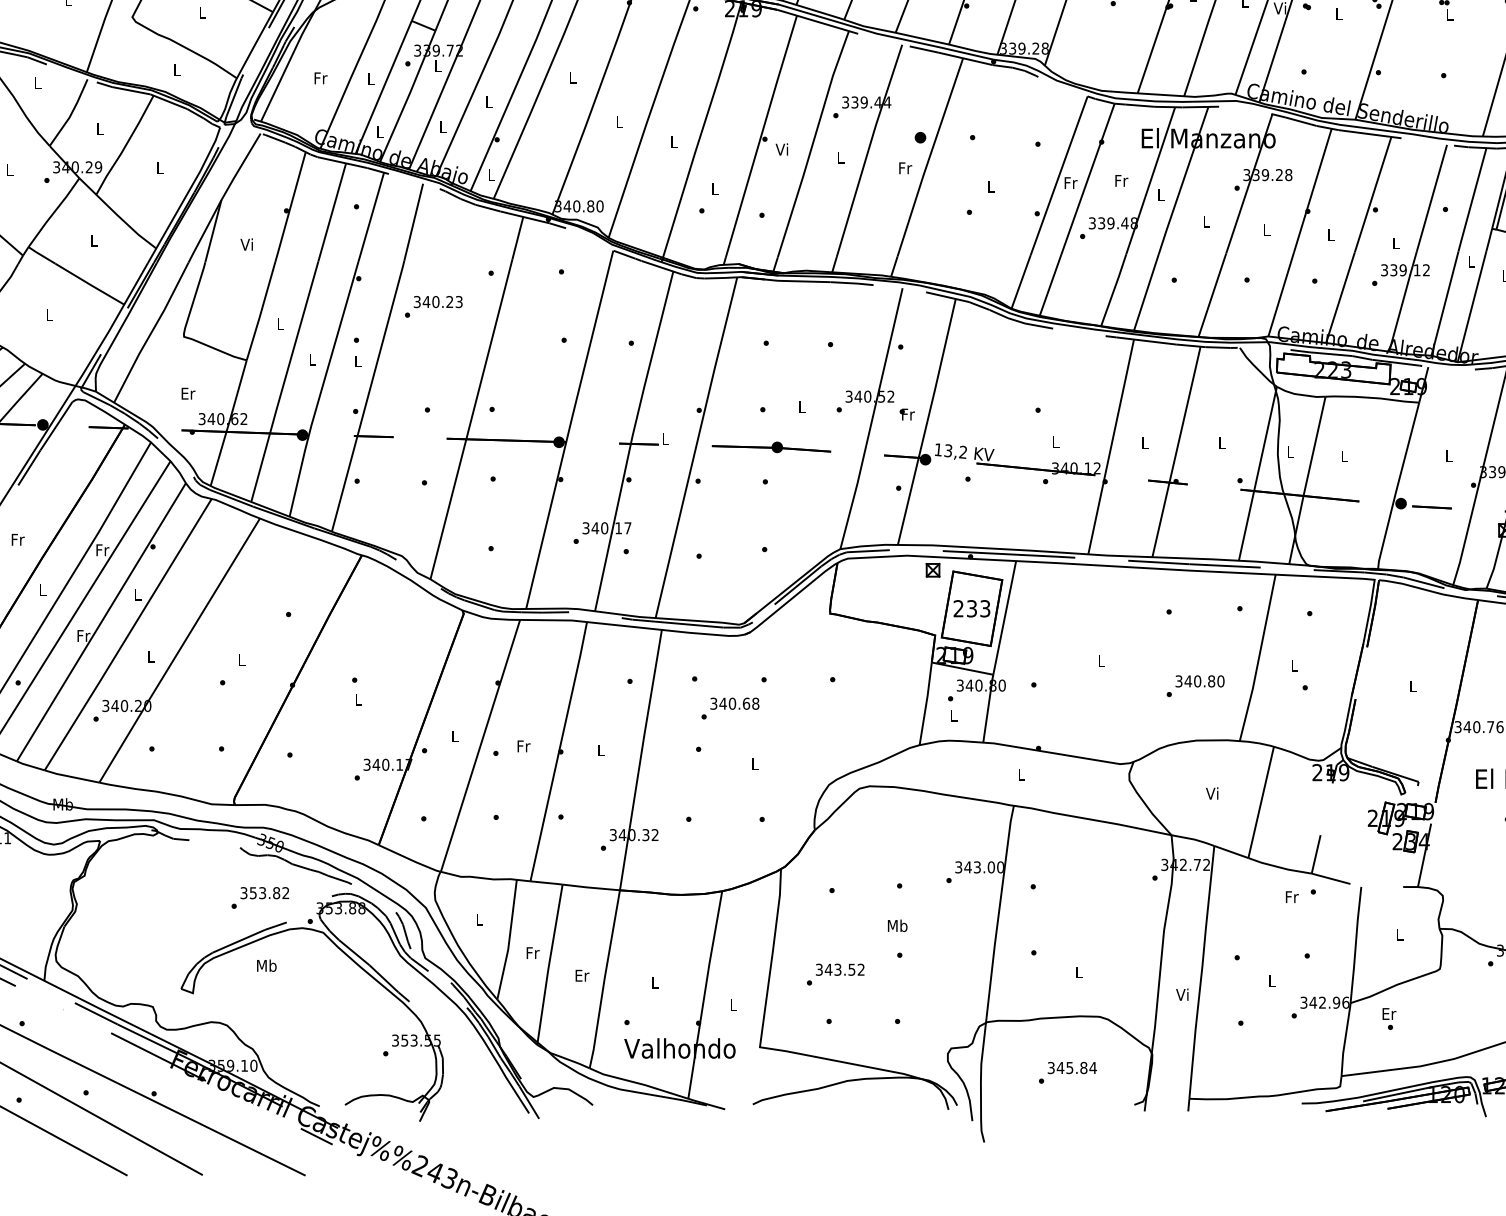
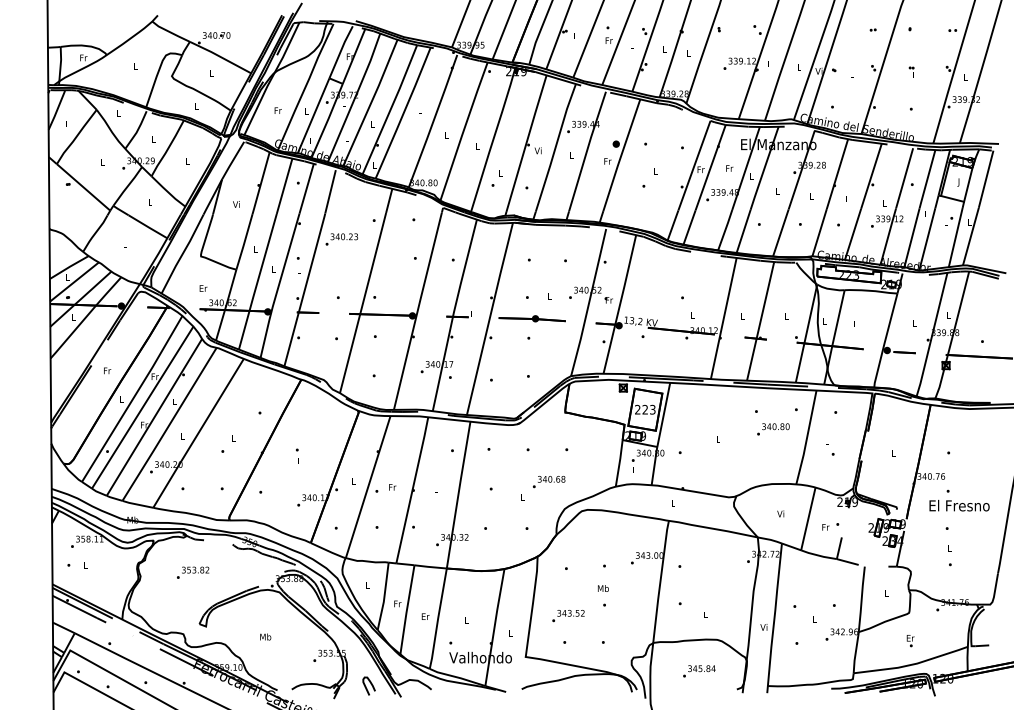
text: (972, 608) -> (645, 409), 233 -> 223
text: (1195, 686) -> (773, 429), moved
text: (731, 709) -> (549, 482), moved
text: (1300, 895) -> (830, 526), moved
text: (261, 897) -> (193, 572), moved
text: (266, 964) -> (265, 636), moved
text: (1389, 1019) -> (910, 641), moved
curve: (484, 1096) -> (370, 684), added

